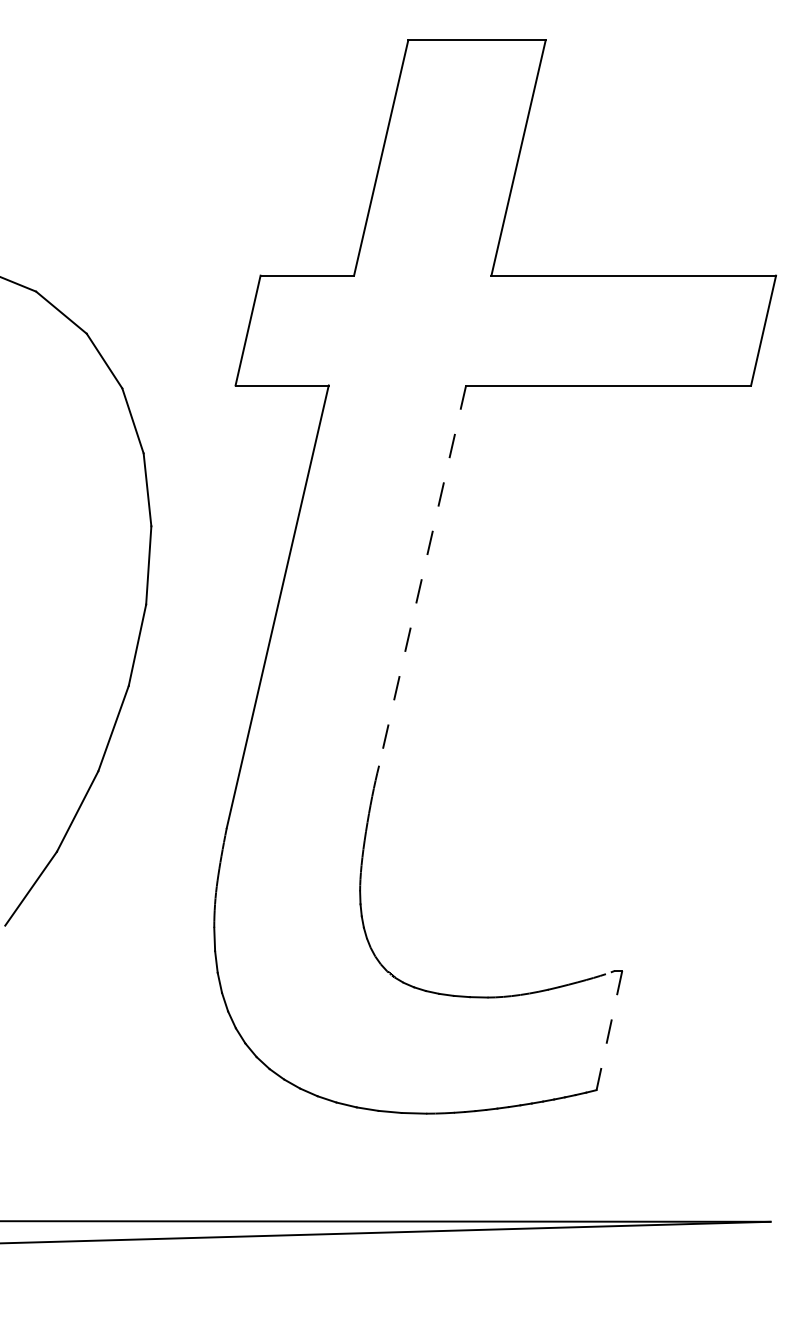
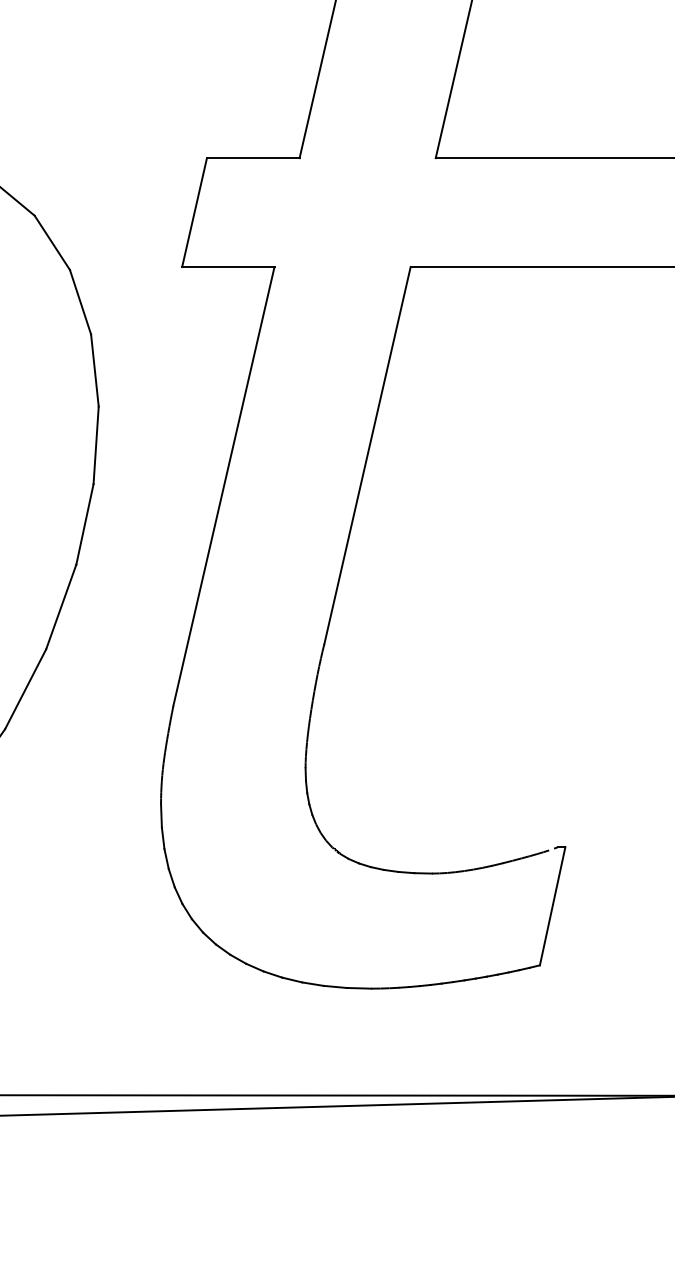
line: (422, 576) -> (367, 456), dashed -> solid
line: (609, 1030) -> (552, 906), dashed -> solid

